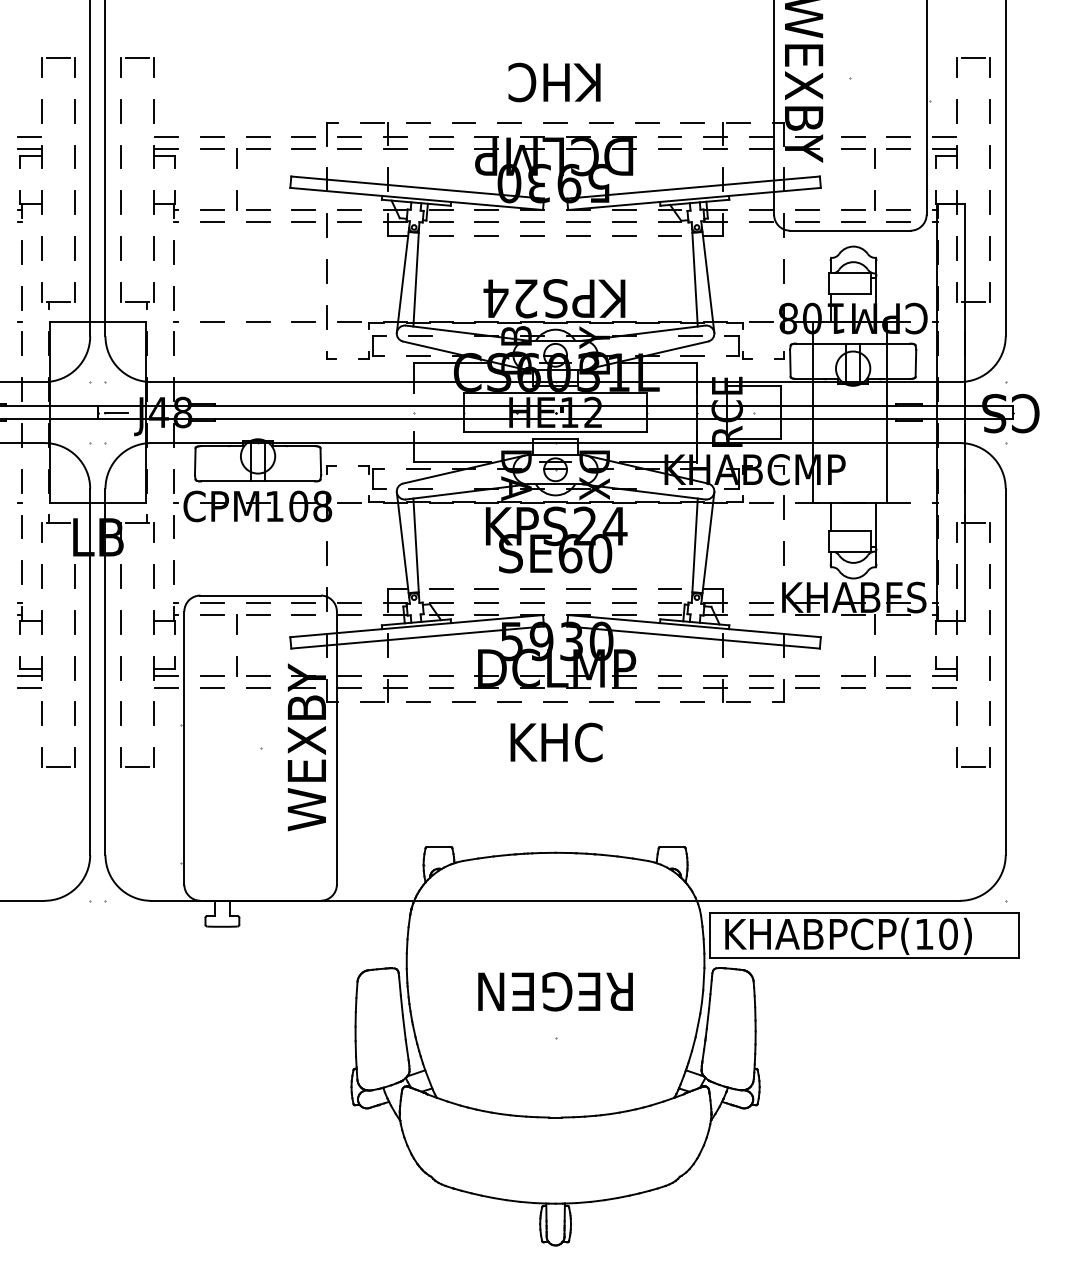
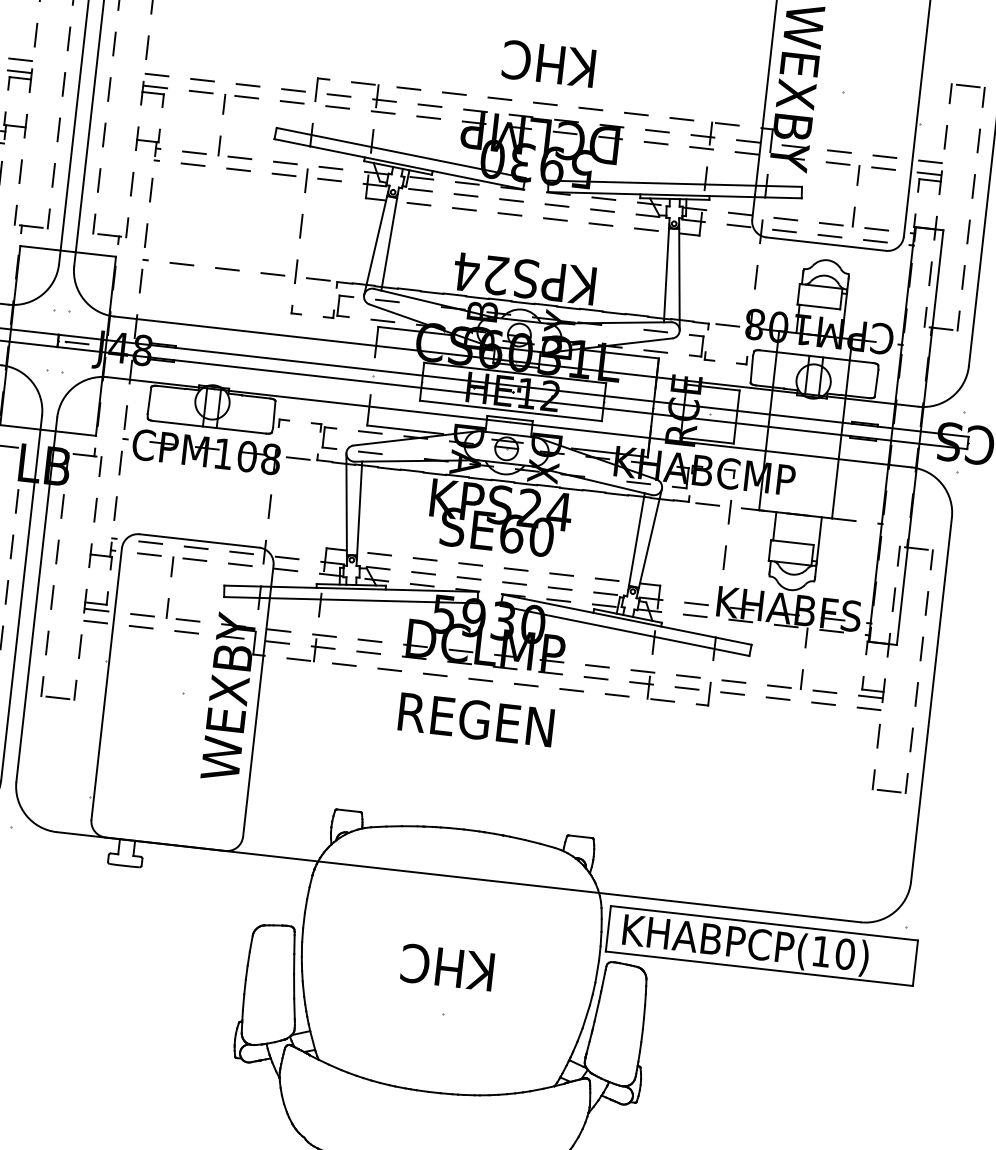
text: (555, 742) -> (476, 719), KHC -> REGEN
text: (555, 991) -> (448, 967), REGEN -> KHC

